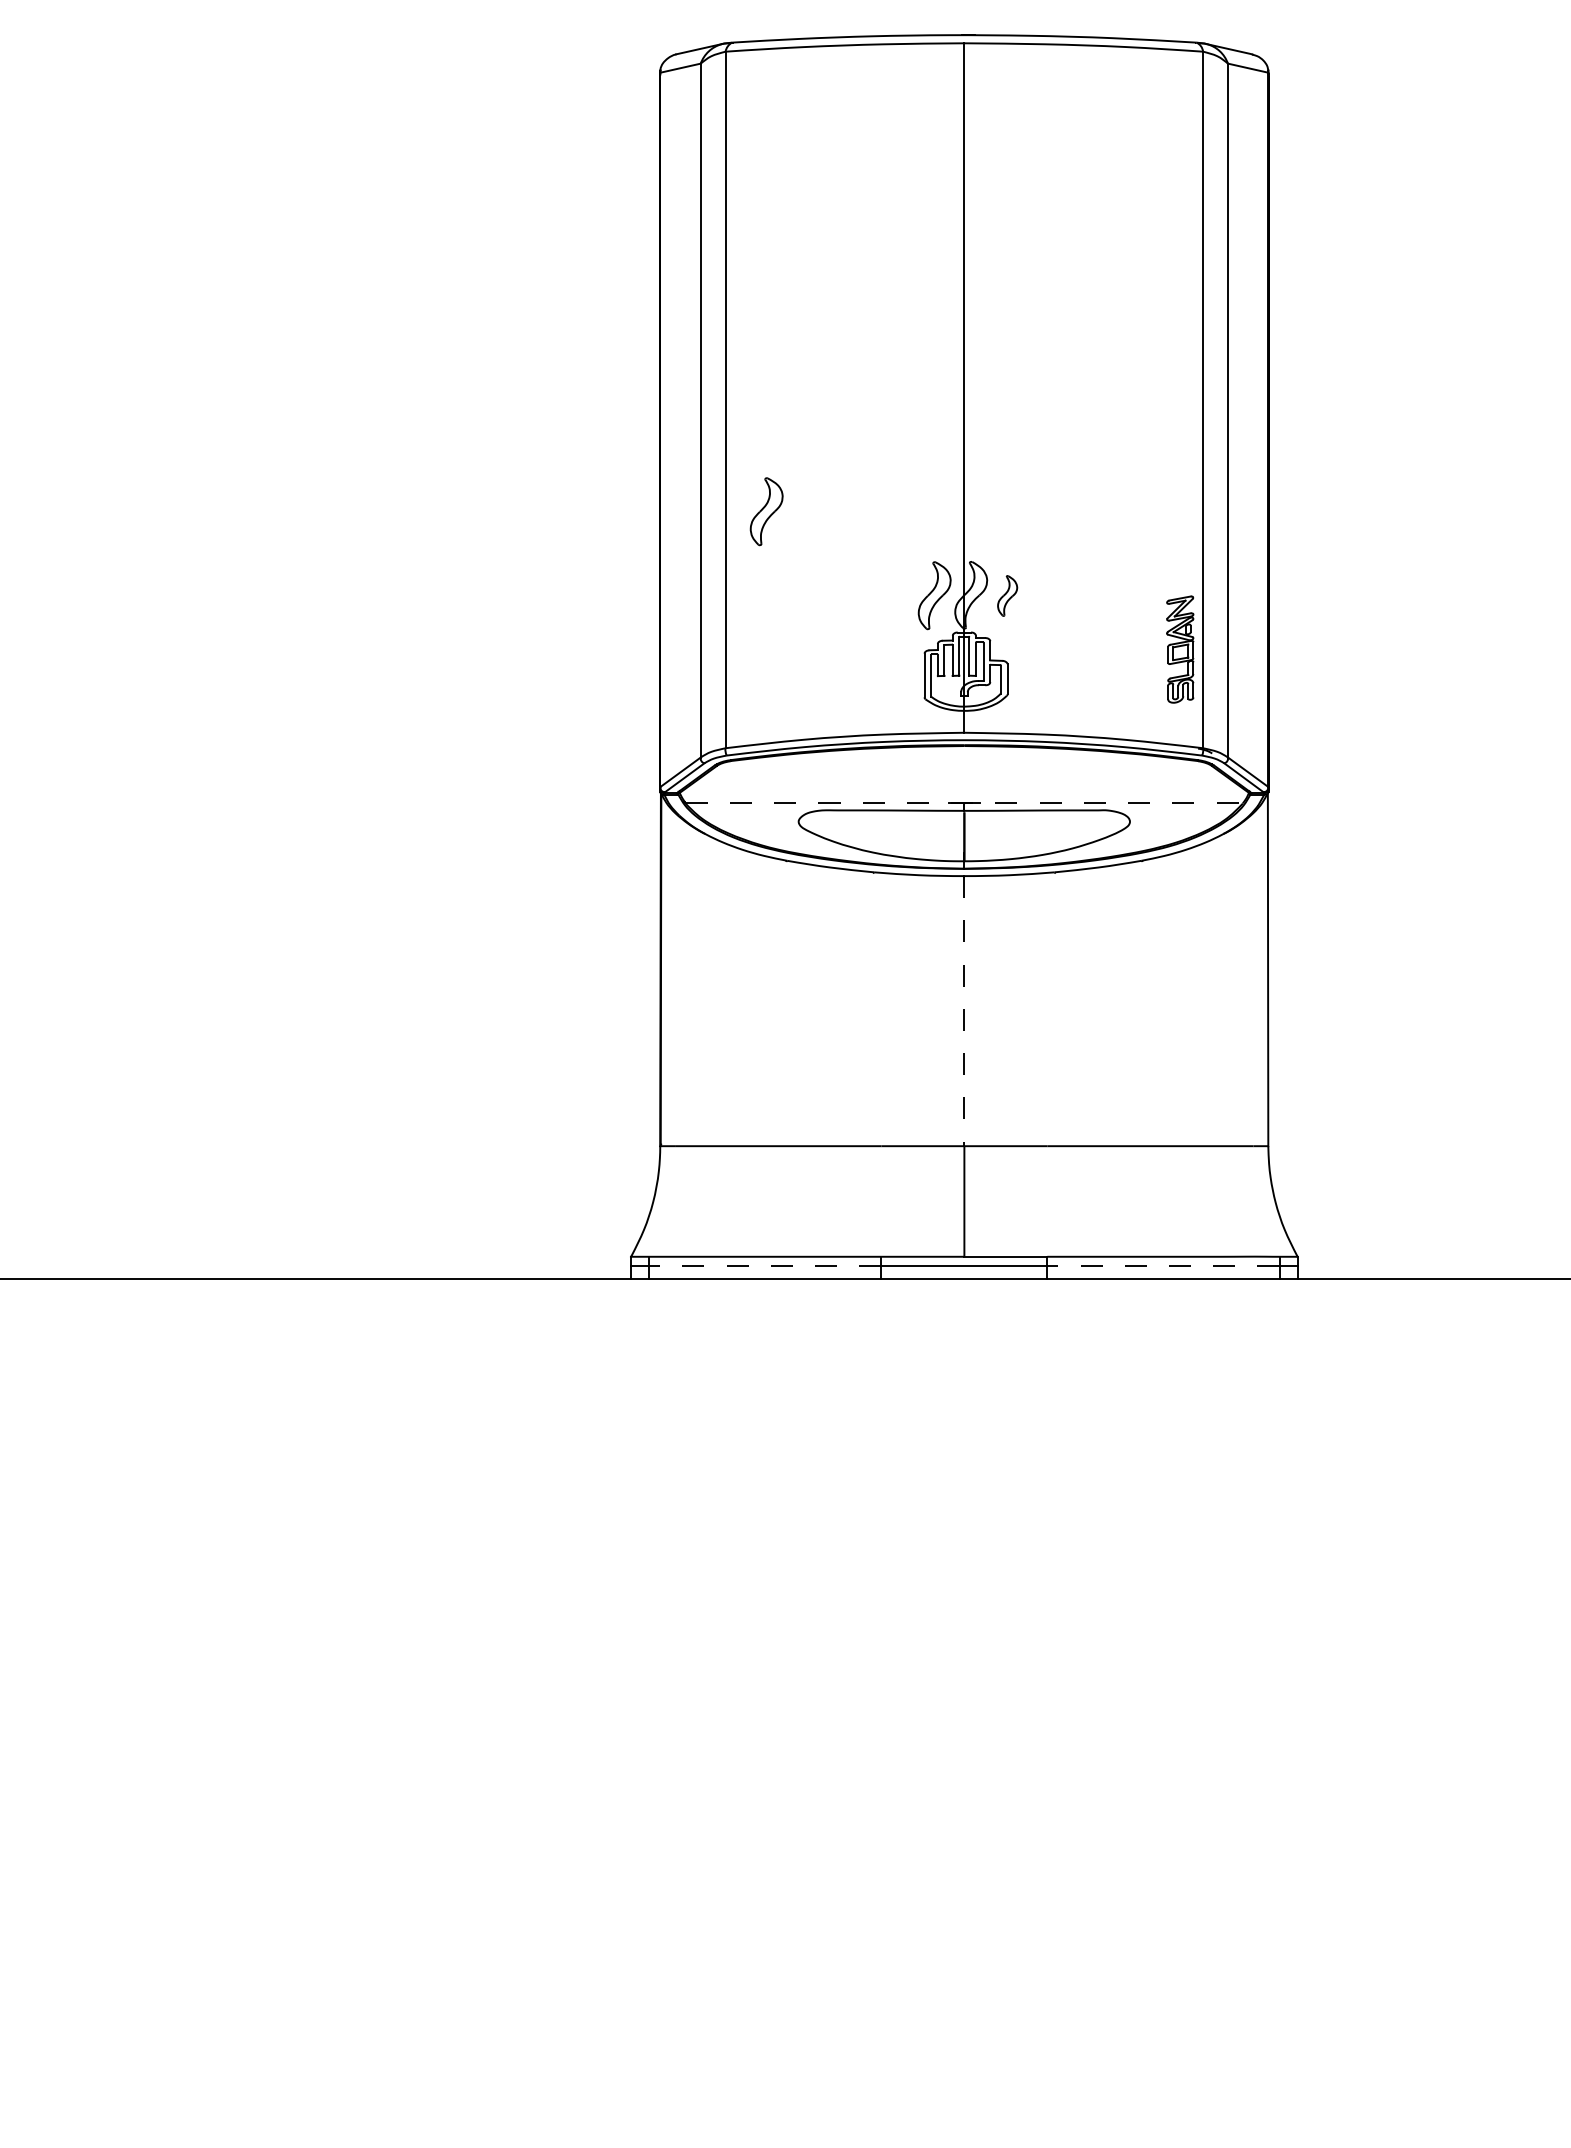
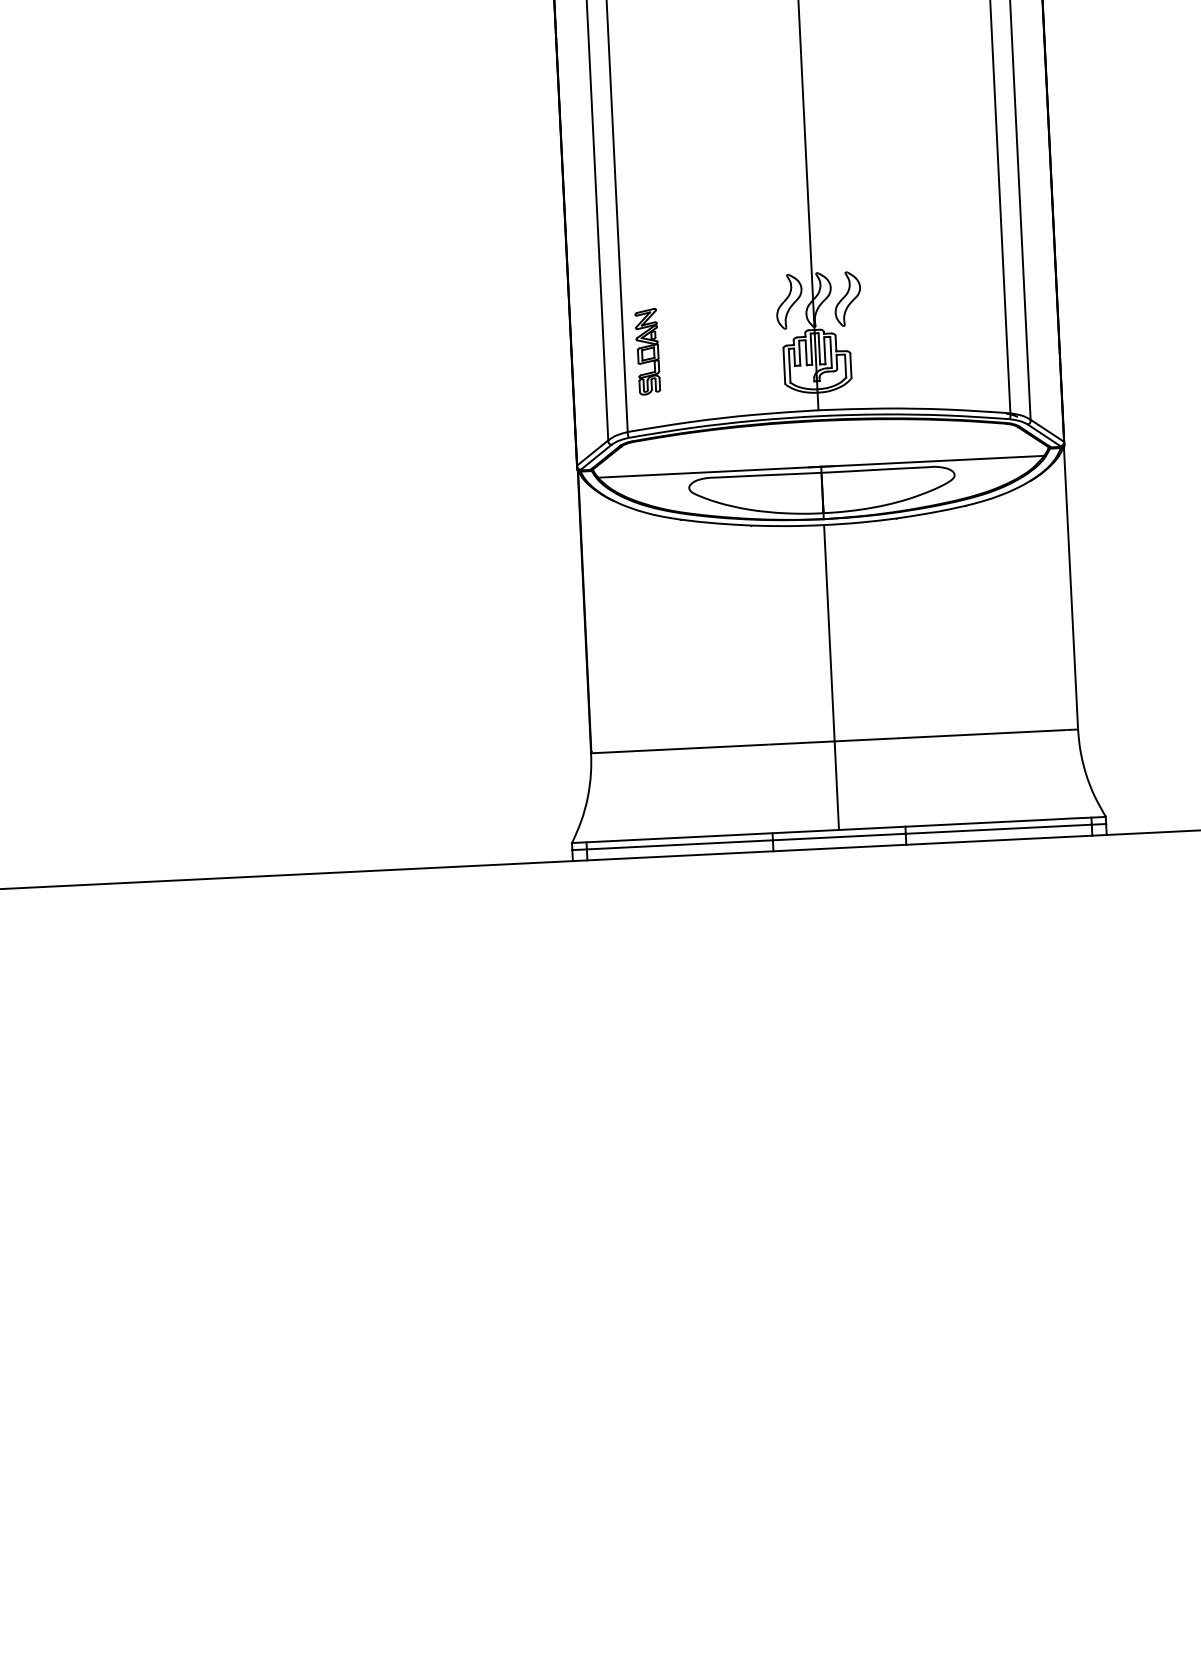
part: (766, 511) -> (651, 240), removed
part: (1007, 595) -> (847, 298), size x1.67
part: (1180, 649) -> (647, 351), moved
line: (964, 803) -> (821, 466), dashed -> solid
line: (964, 1011) -> (829, 633), dashed -> solid
line: (764, 1265) -> (679, 844), dashed -> solid
line: (1162, 1265) -> (998, 829), dashed -> solid

